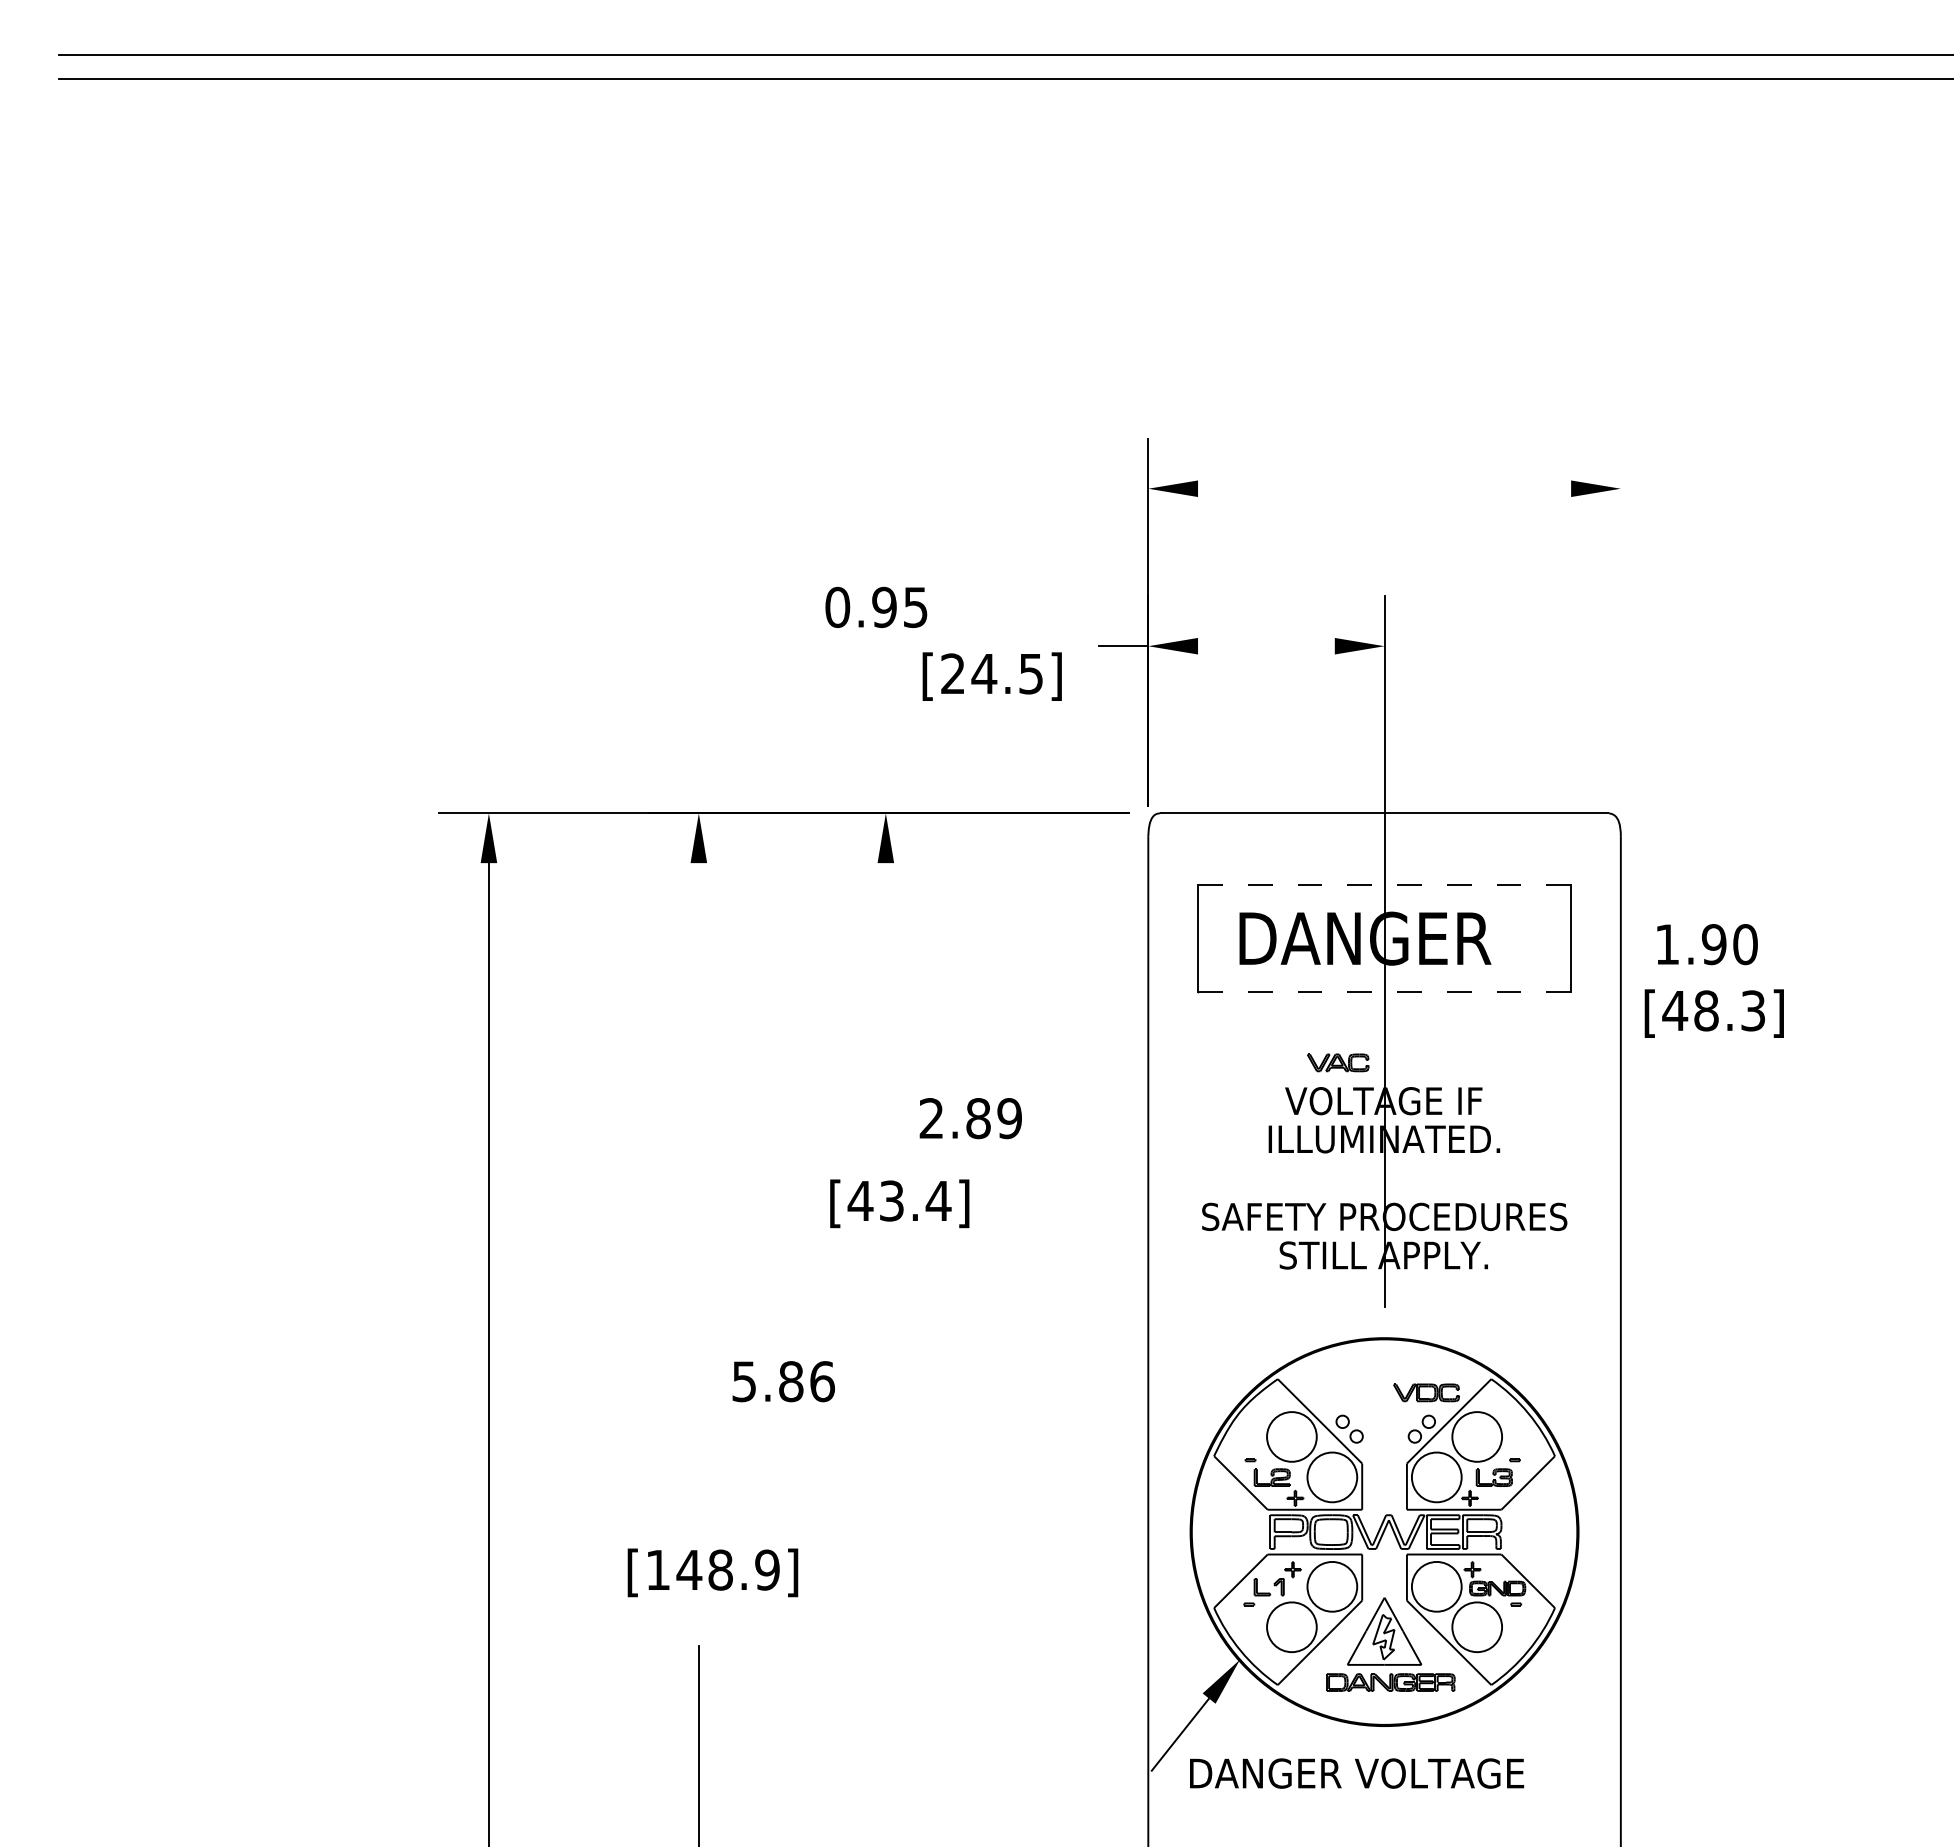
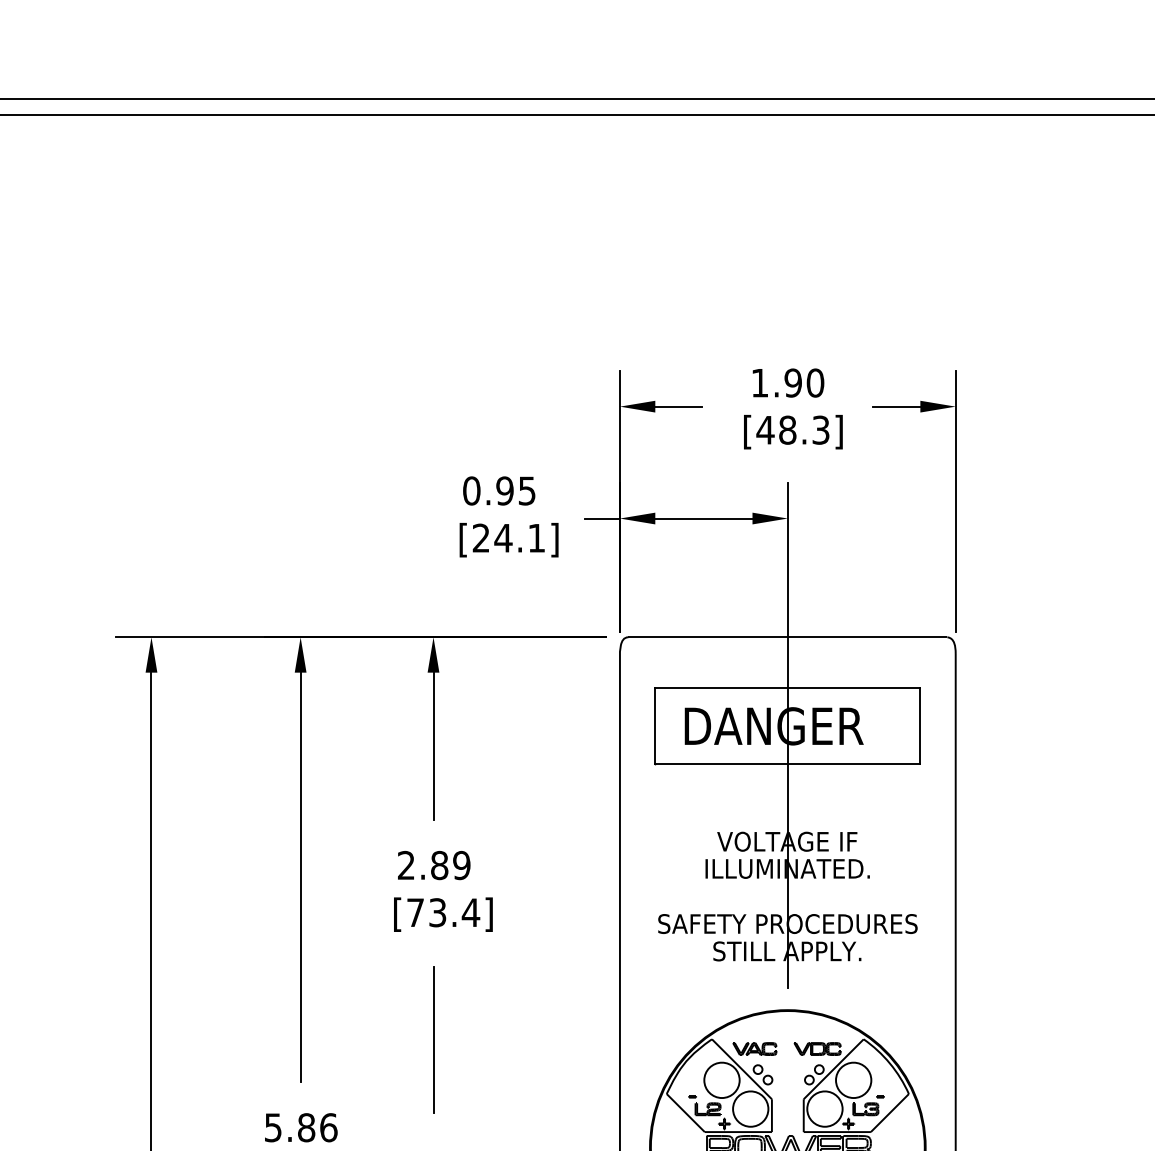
line: (1231, 488) -> (679, 406), added
line: (1537, 488) -> (896, 406), added
text: (876, 606) -> (499, 490), moved
line: (1620, 622) -> (955, 501), added
line: (1266, 646) -> (703, 518), added
text: (1030, 674) -> (536, 538), [24.5] -> [24.1]
line: (1384, 884) -> (787, 687), dashed -> solid
line: (885, 966) -> (433, 746), added
text: (1713, 980) -> (792, 408), moved
line: (1384, 991) -> (787, 763), dashed -> solid
part: (1338, 1062) -> (755, 1048), moved
text: (970, 1118) -> (433, 865), moved
line: (698, 1150) -> (300, 876), added
text: (860, 1200) -> (415, 912), [43.4] -> [73.4]
line: (885, 1379) -> (433, 1039), added
text: (783, 1381) -> (301, 1127), moved

